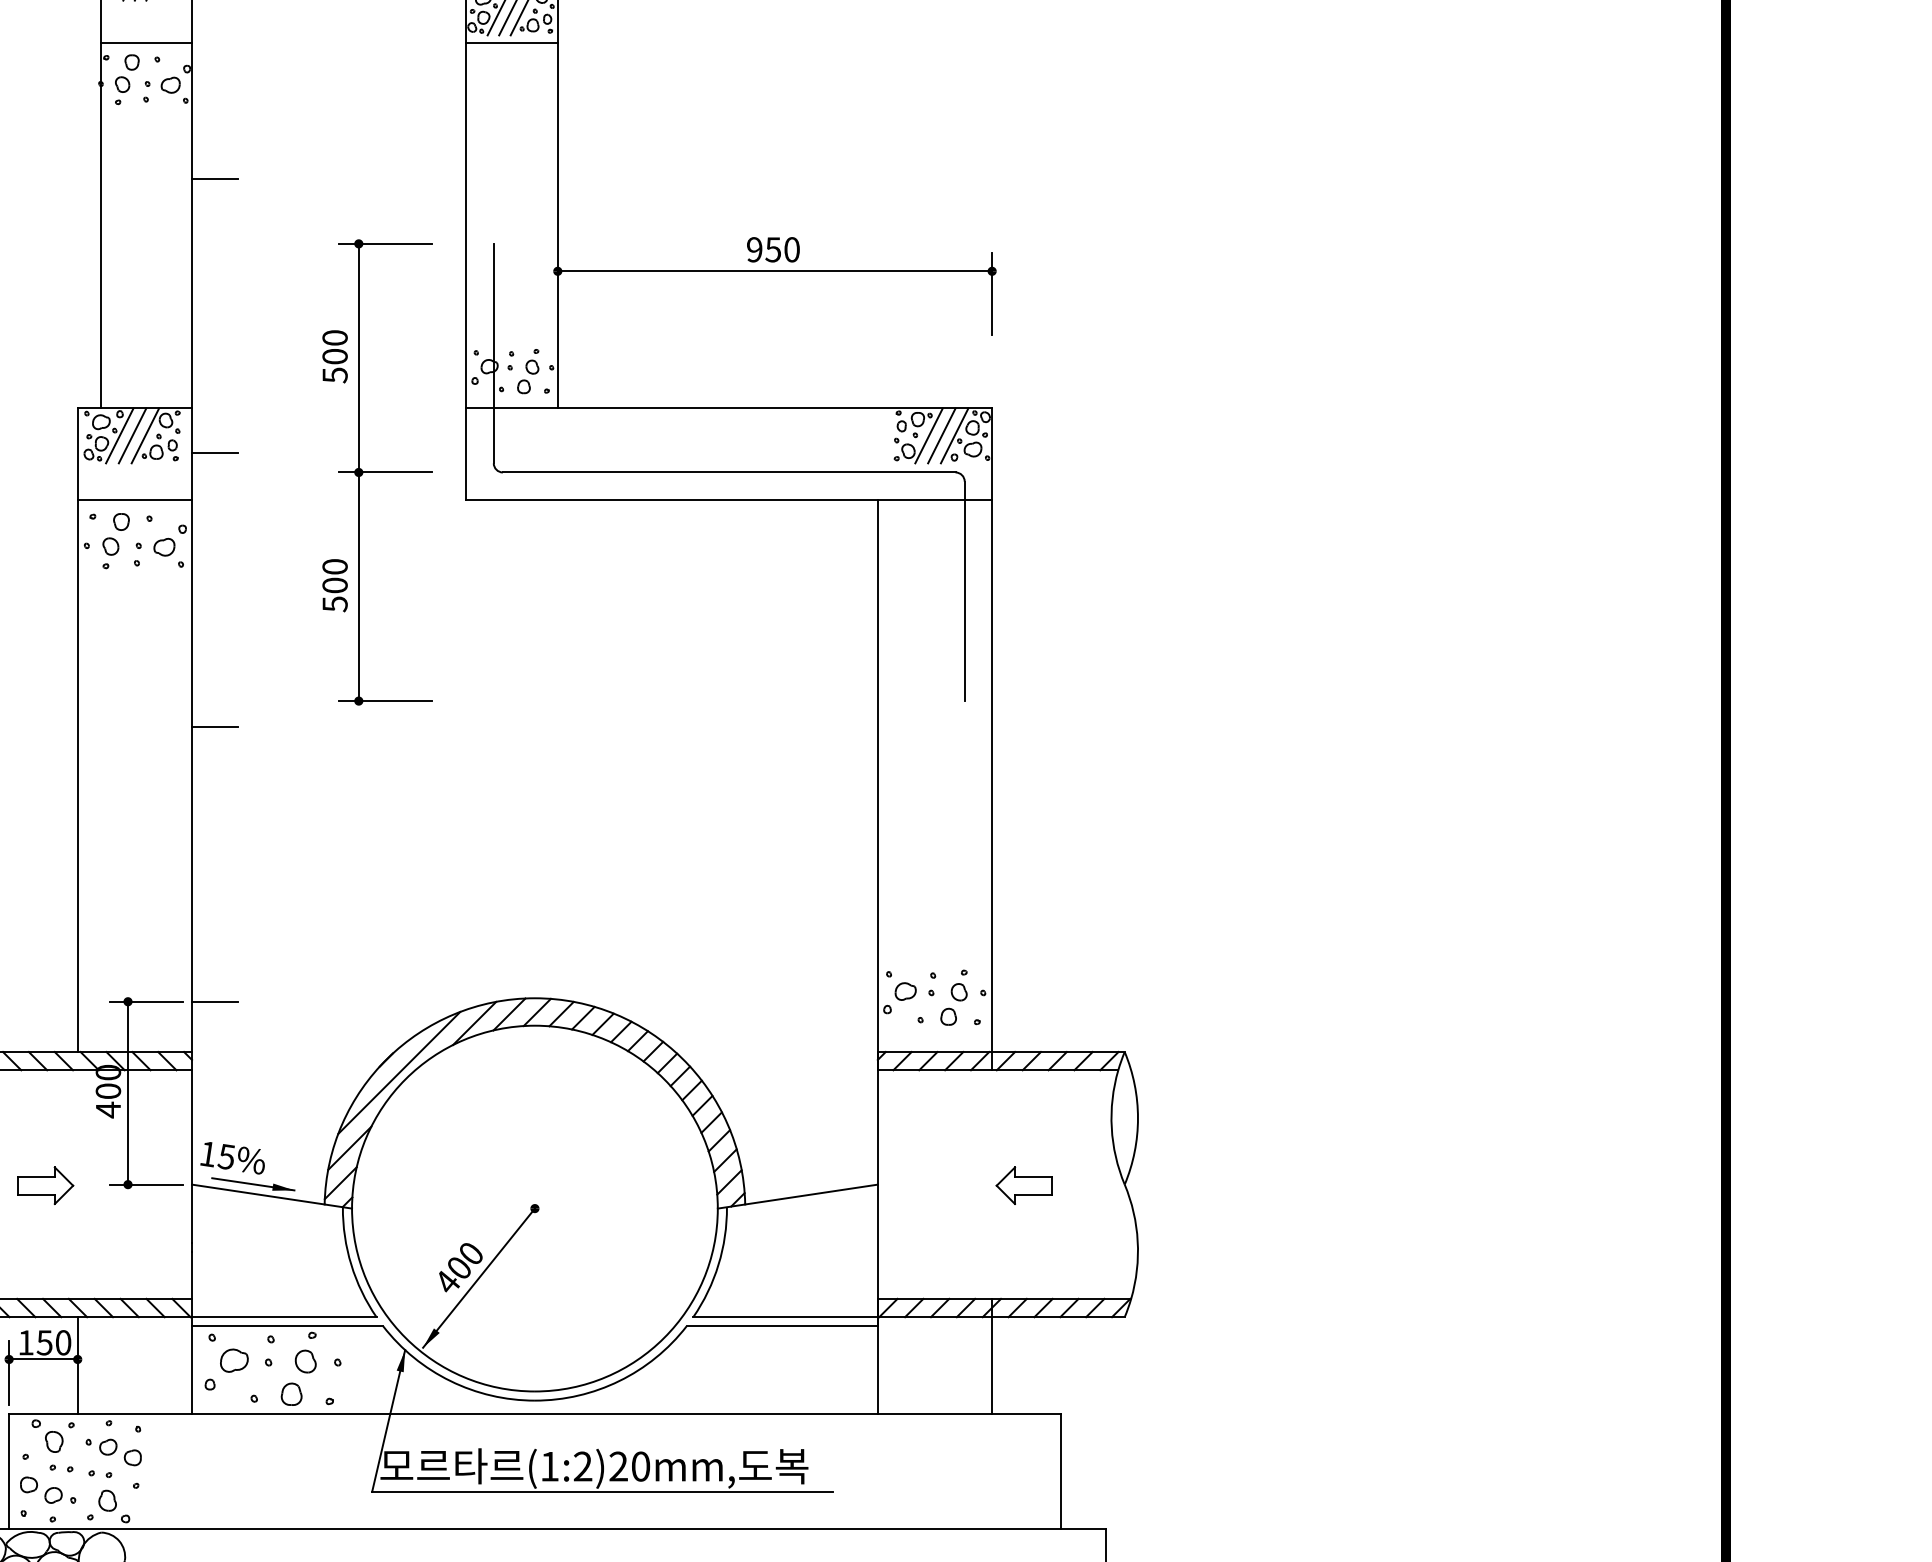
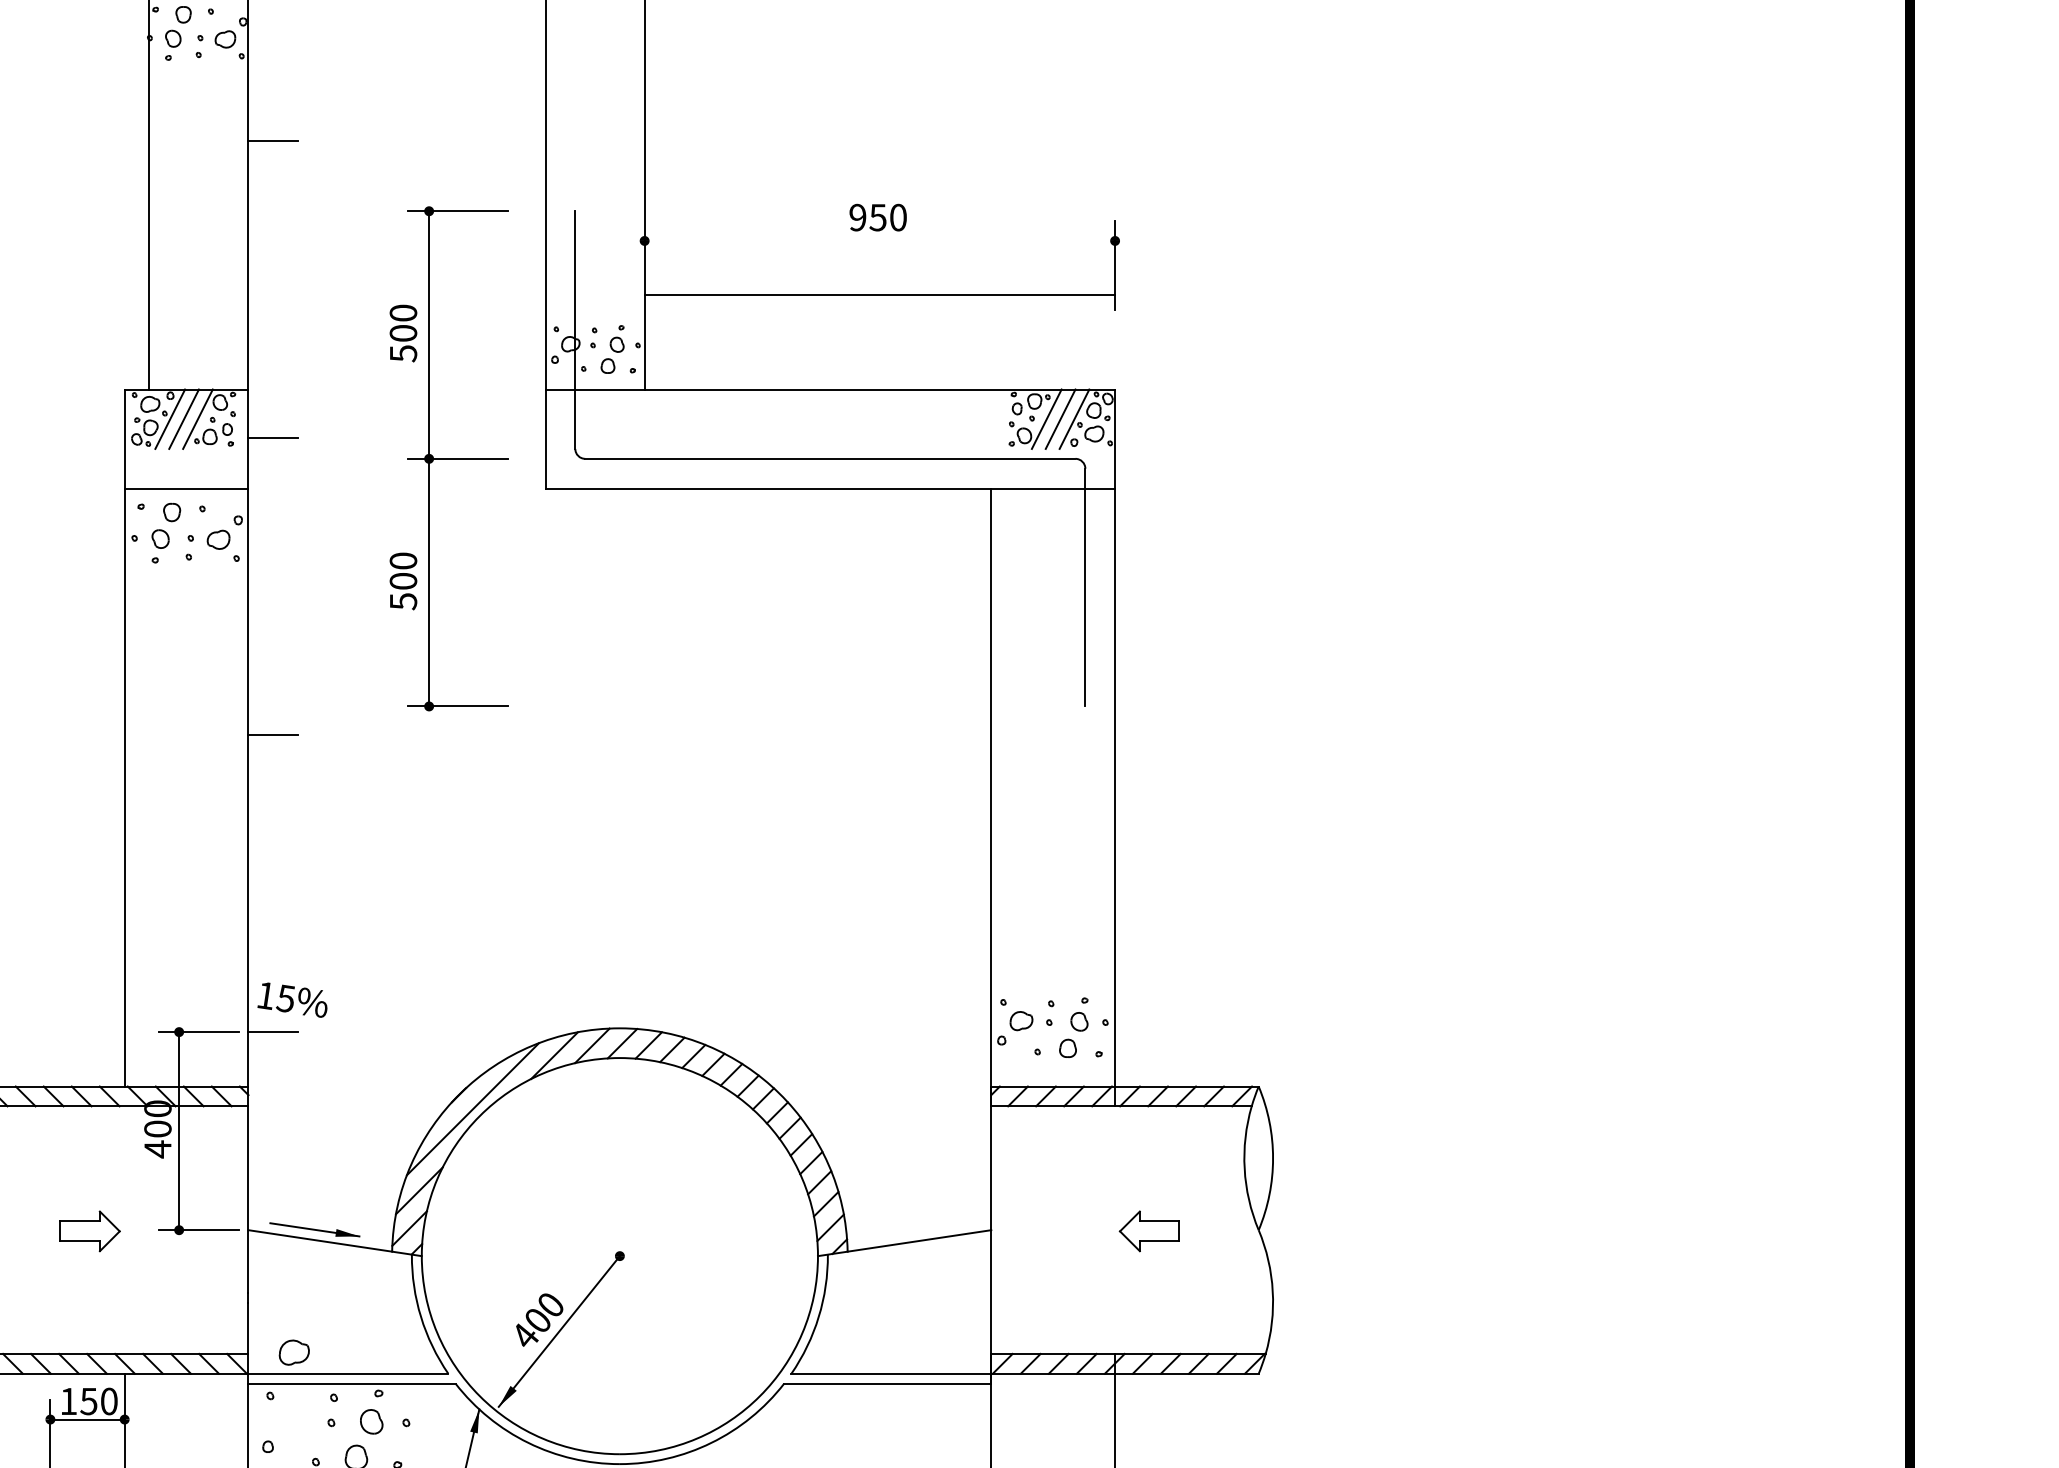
line: (774, 271) -> (879, 295), moved
text: (232, 1158) -> (292, 1000), moved
part: (234, 1360) -> (294, 1352), moved

